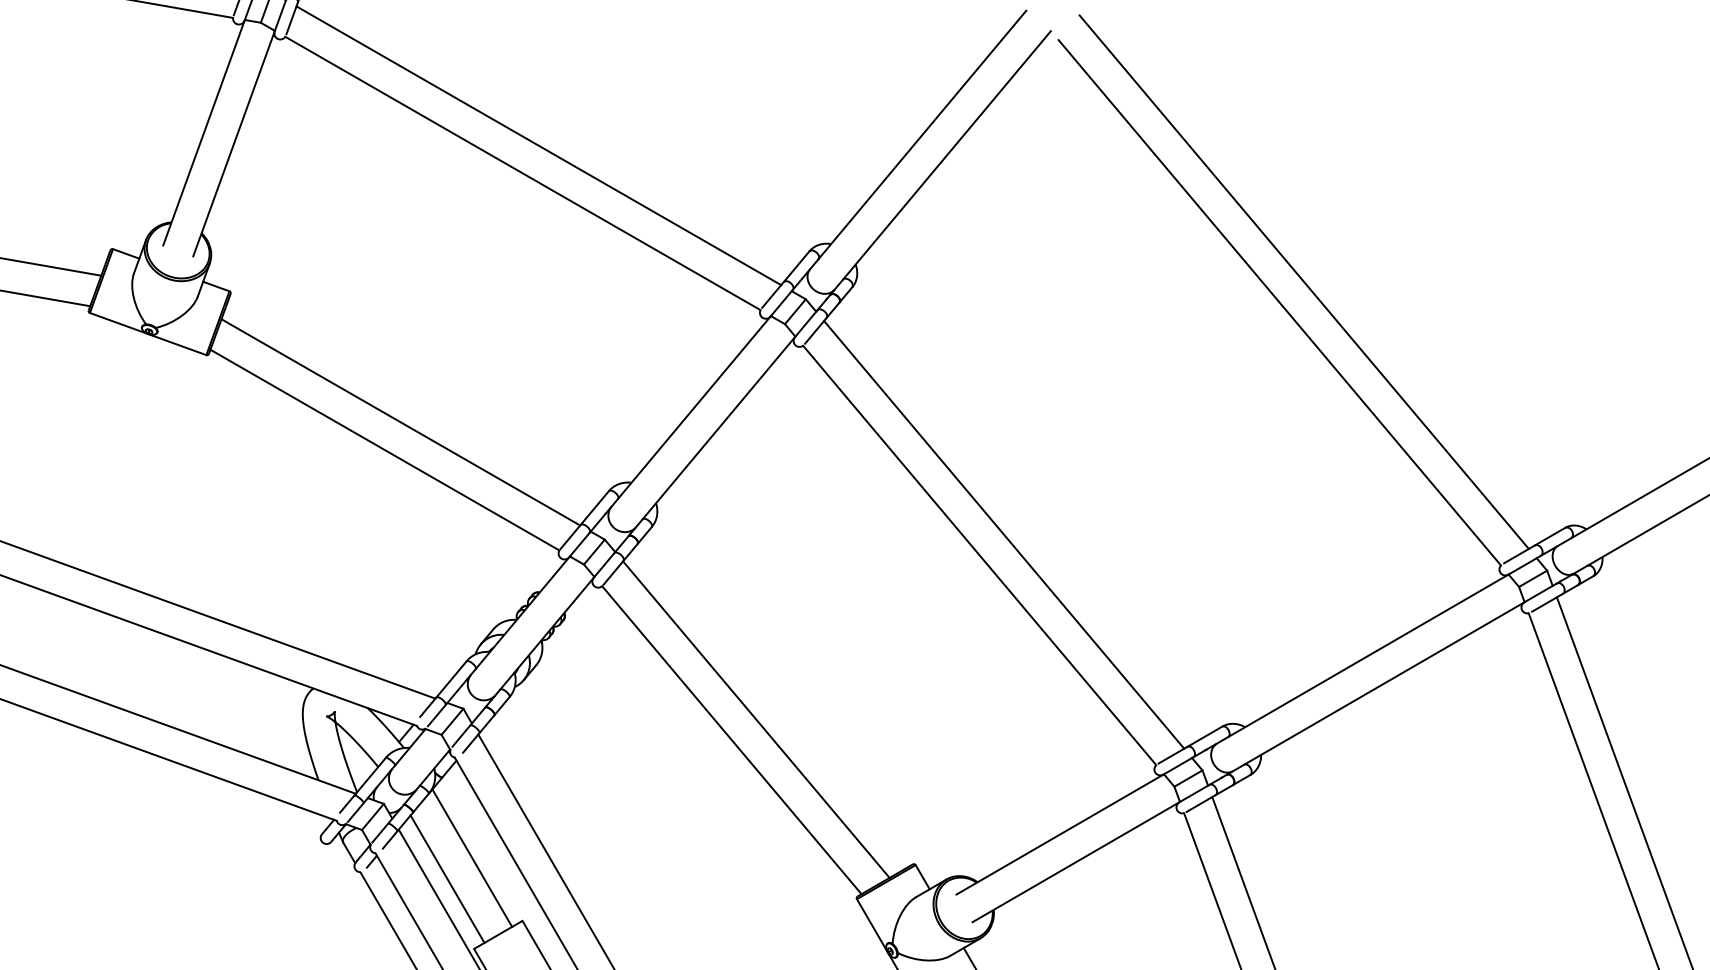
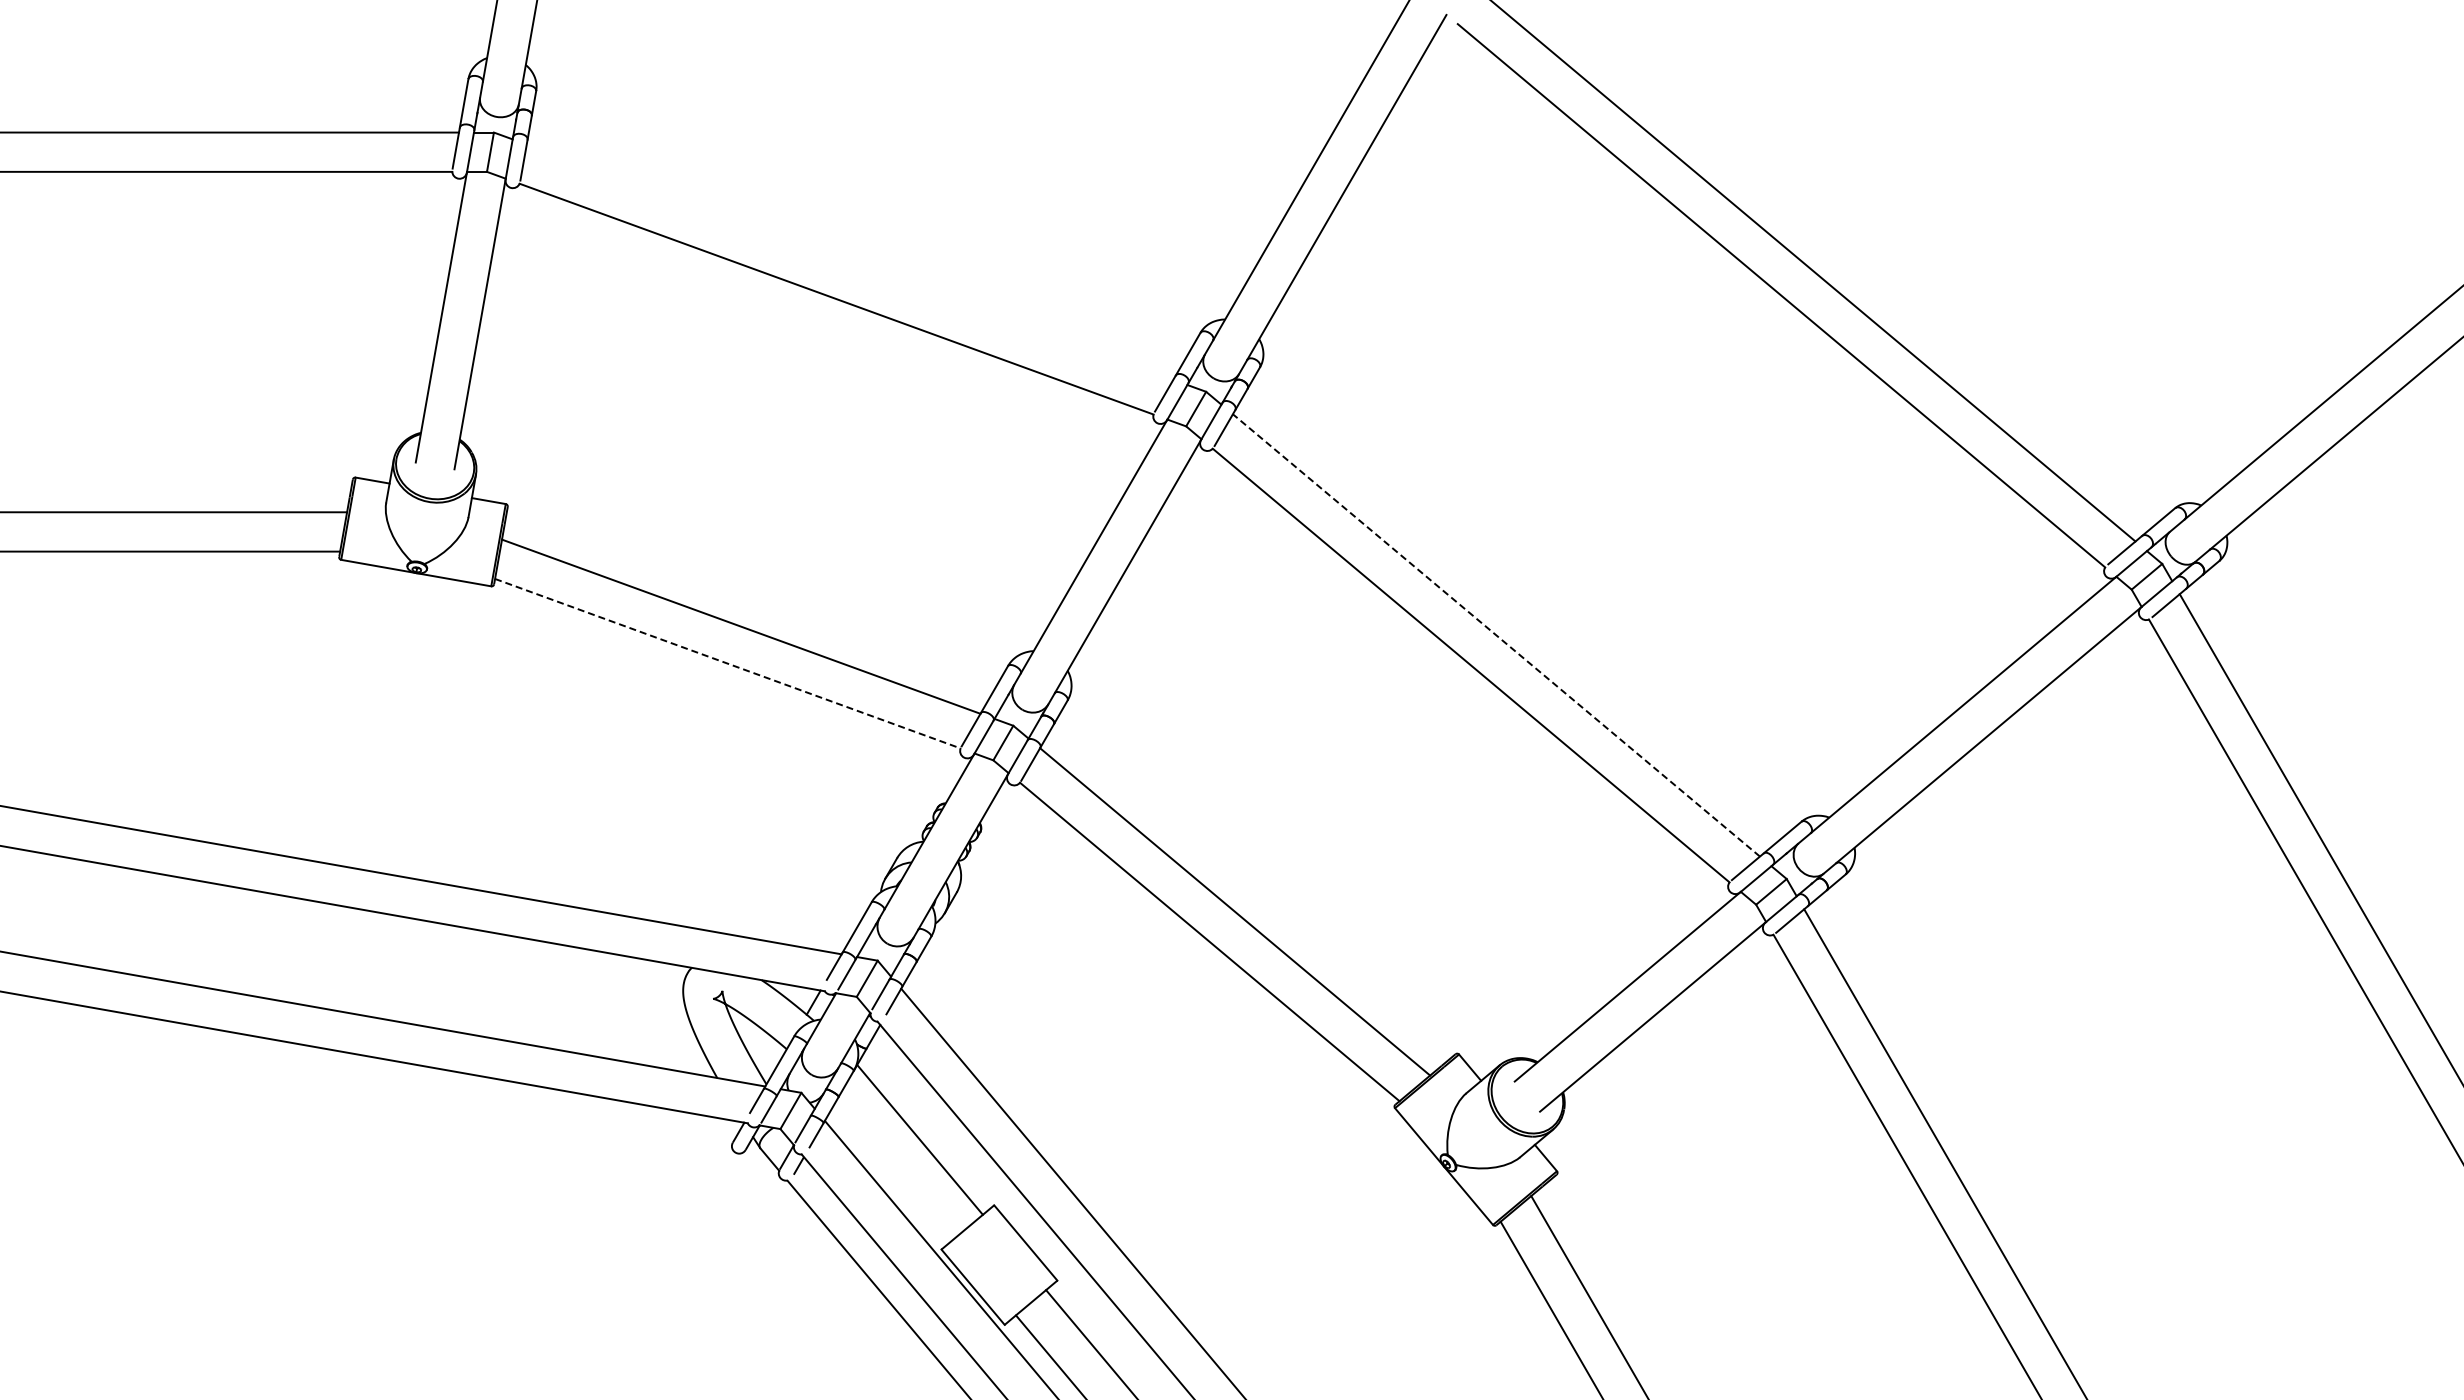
line: (538, 145) -> (849, 261), removed
line: (384, 449) -> (727, 663), solid -> dashed
line: (1004, 534) -> (1496, 635), solid -> dashed
line: (447, 879) -> (894, 1170), removed

